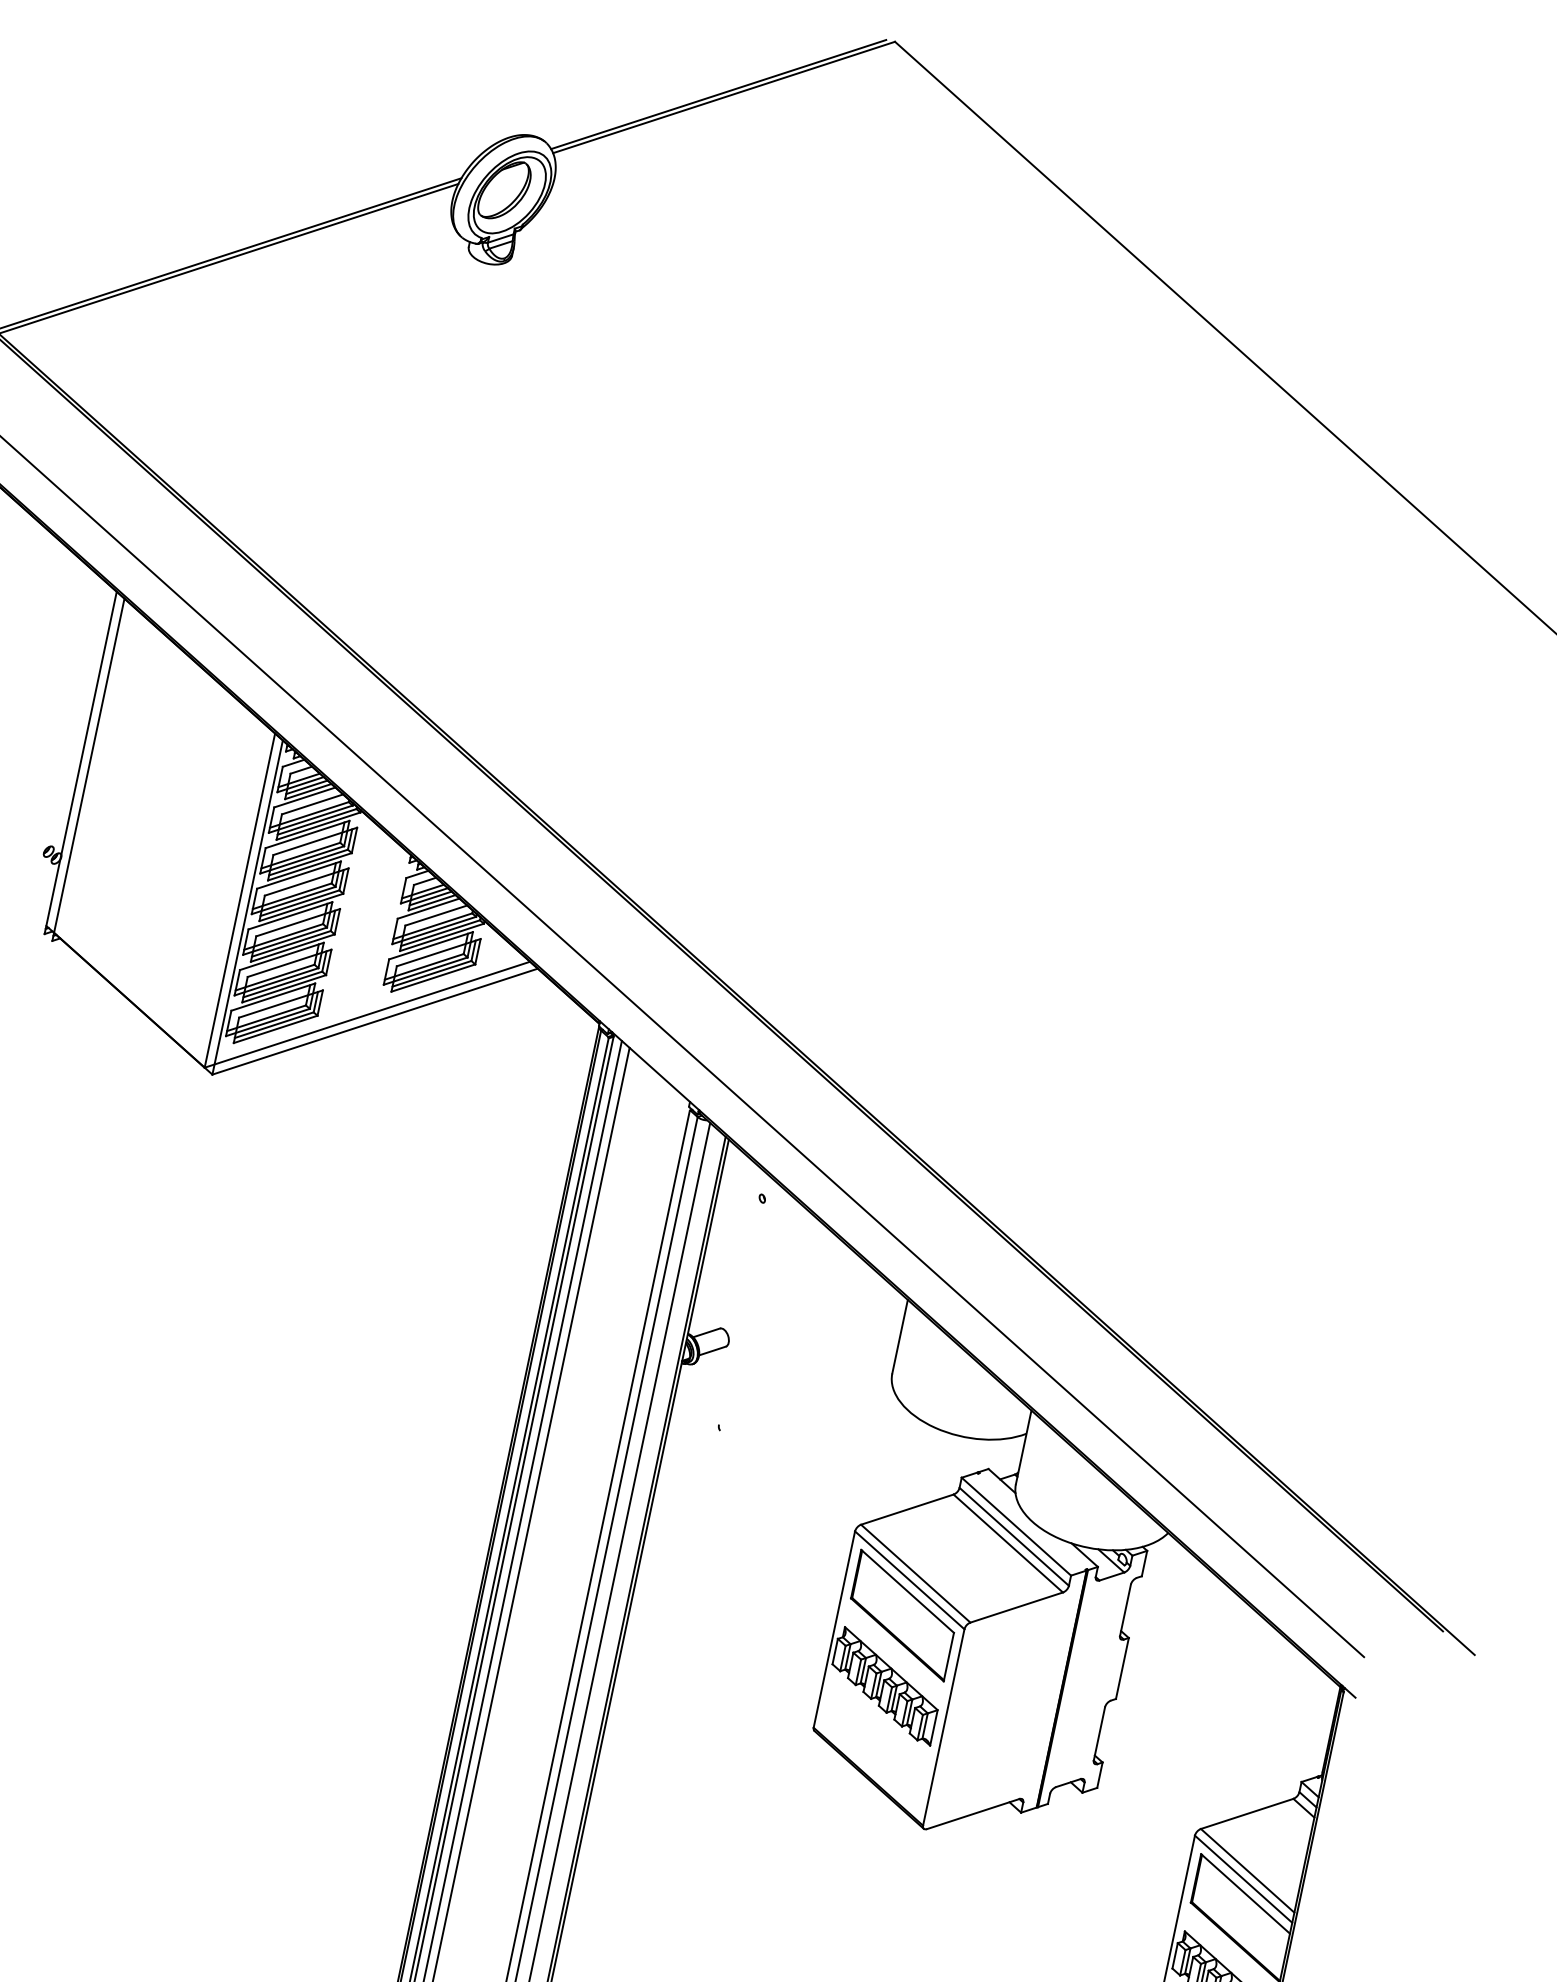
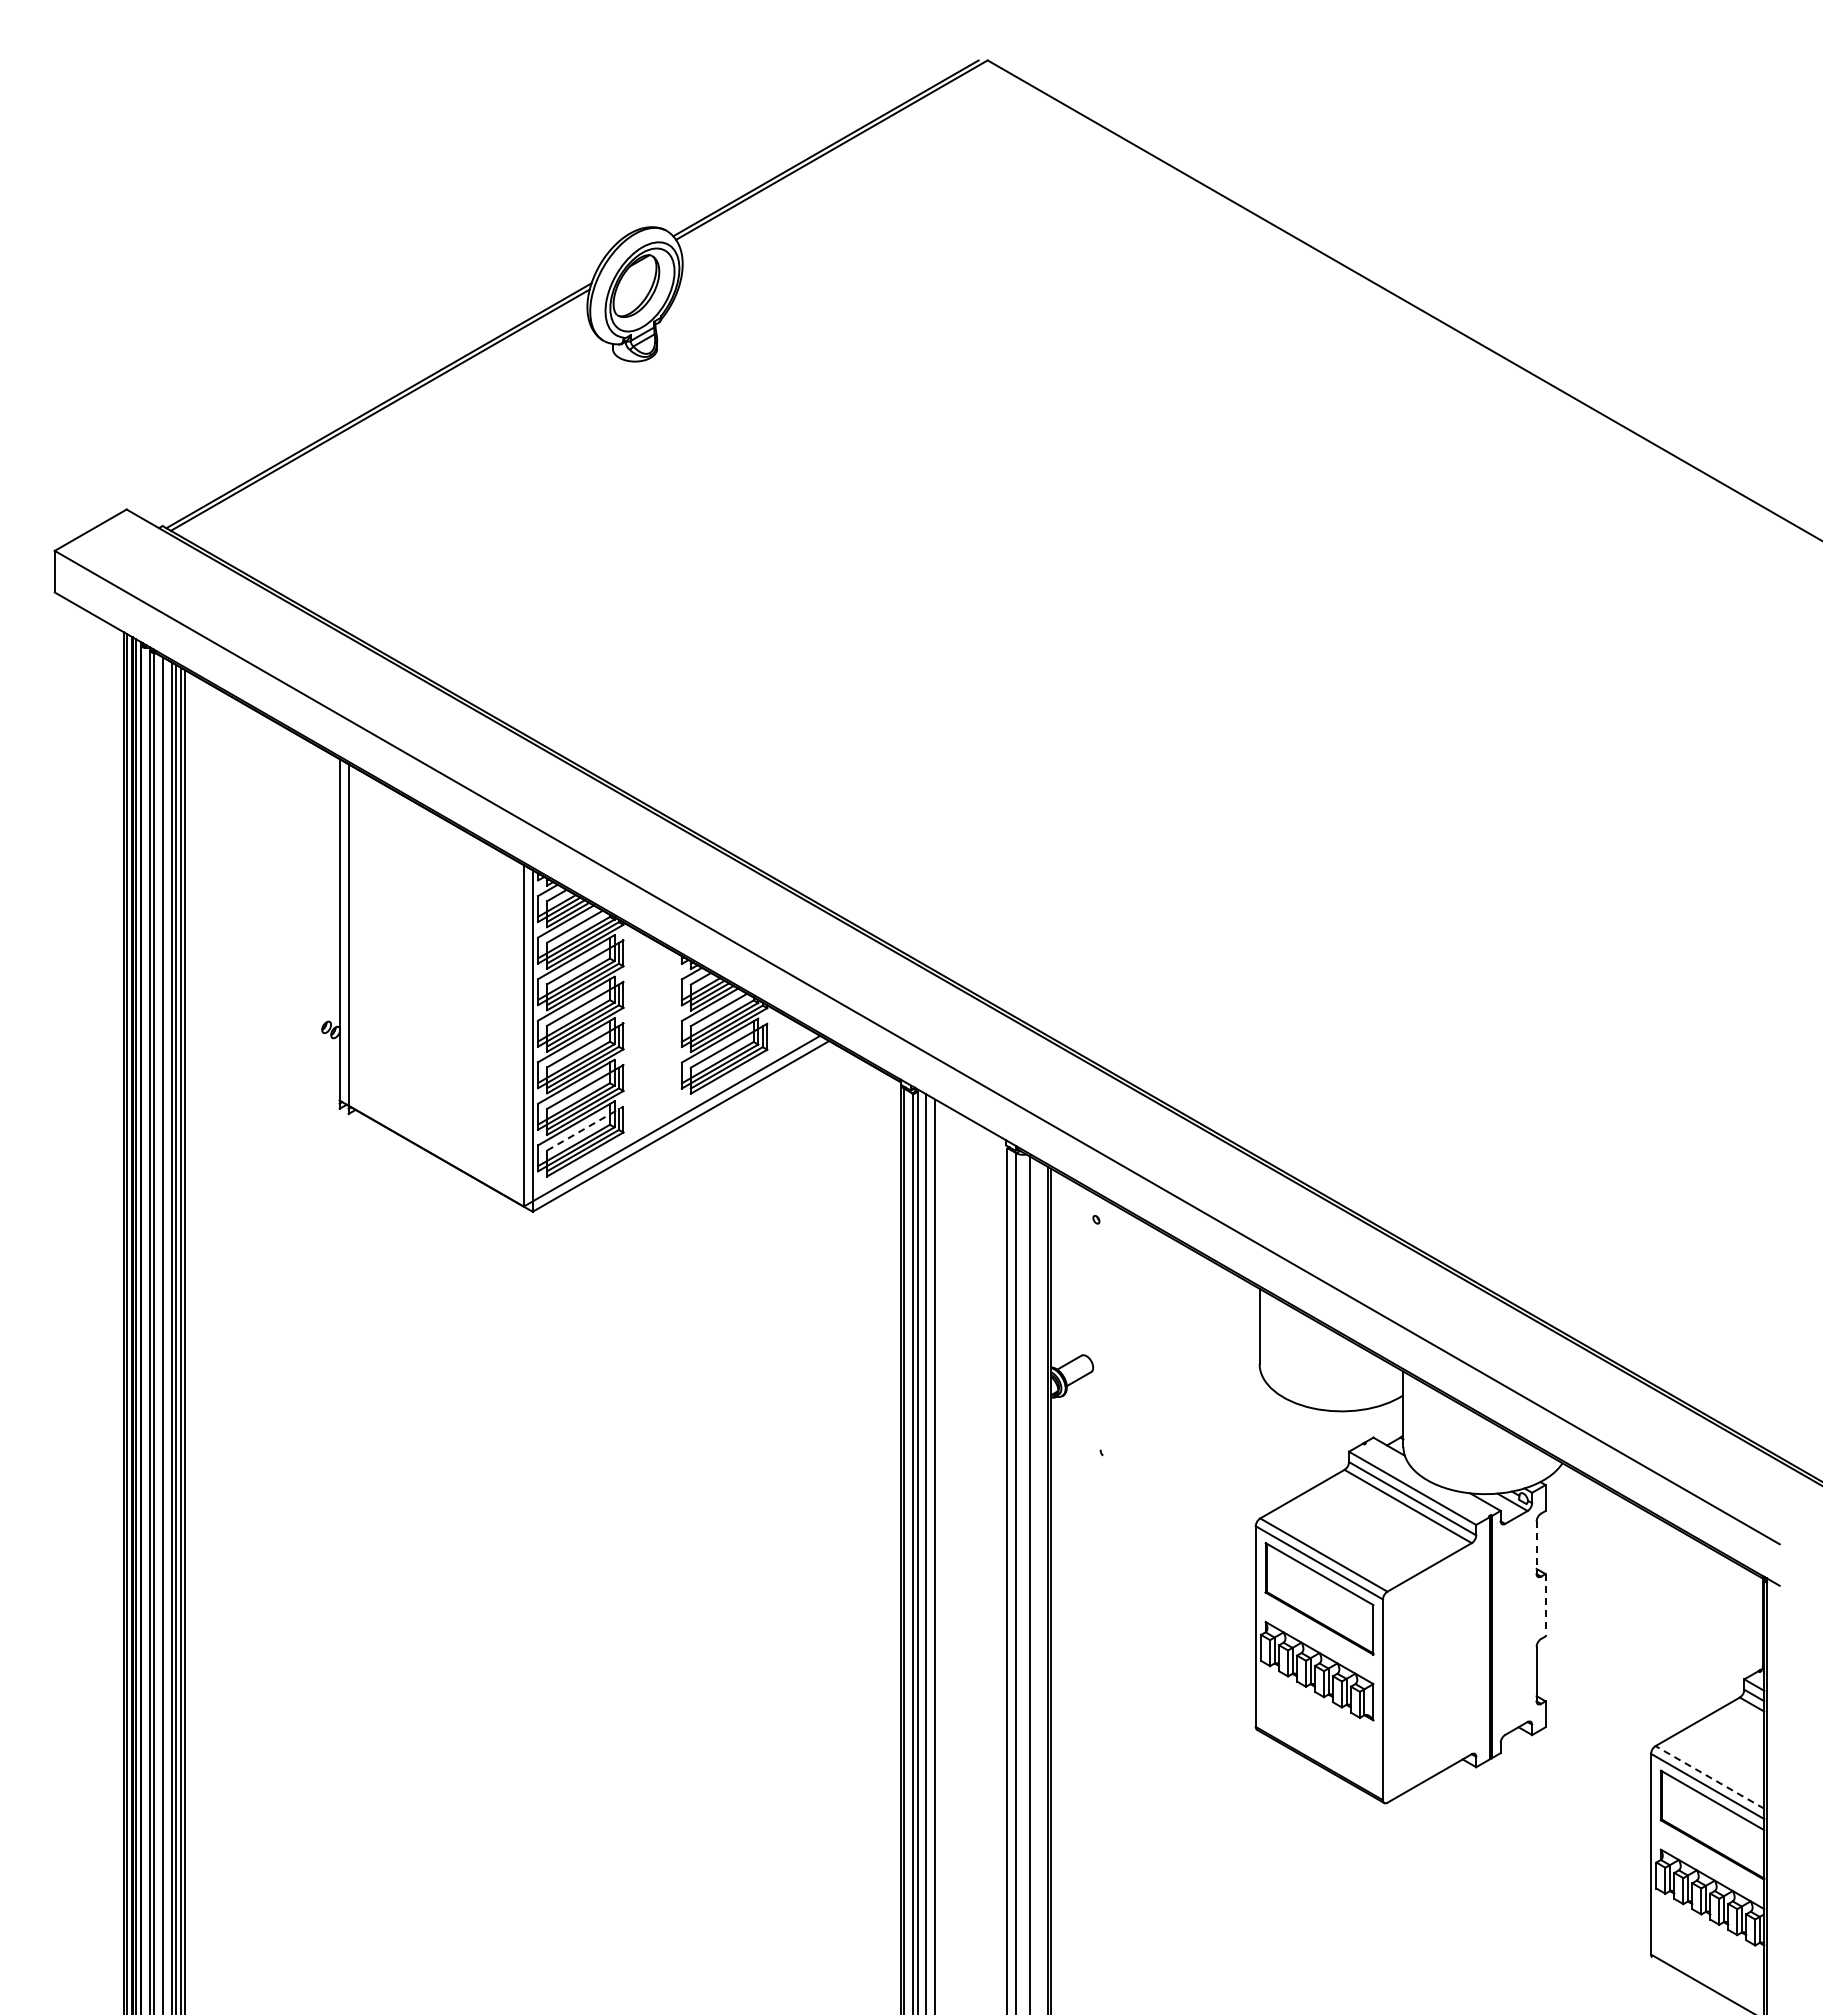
line: (281, 1004) -> (585, 1128), solid -> dashed
line: (1125, 1611) -> (1536, 1548), solid -> dashed
line: (1122, 1668) -> (1545, 1605), solid -> dashed
line: (1247, 1870) -> (1709, 1777), solid -> dashed

